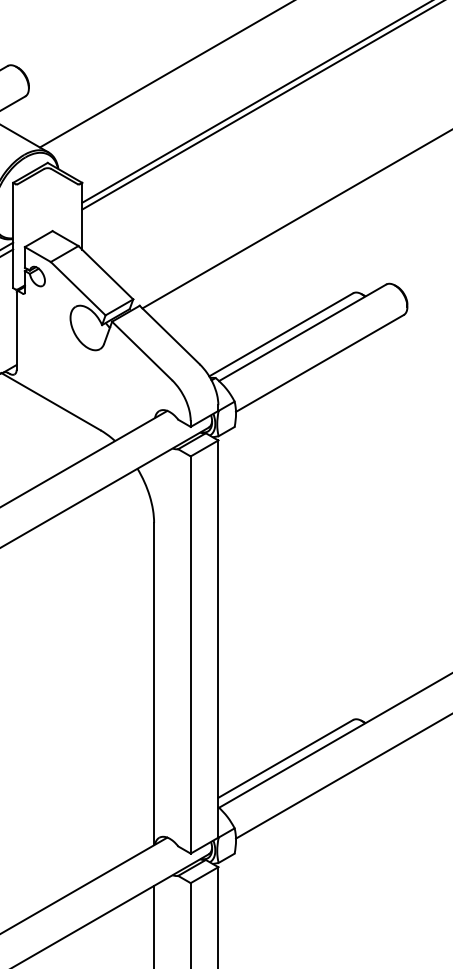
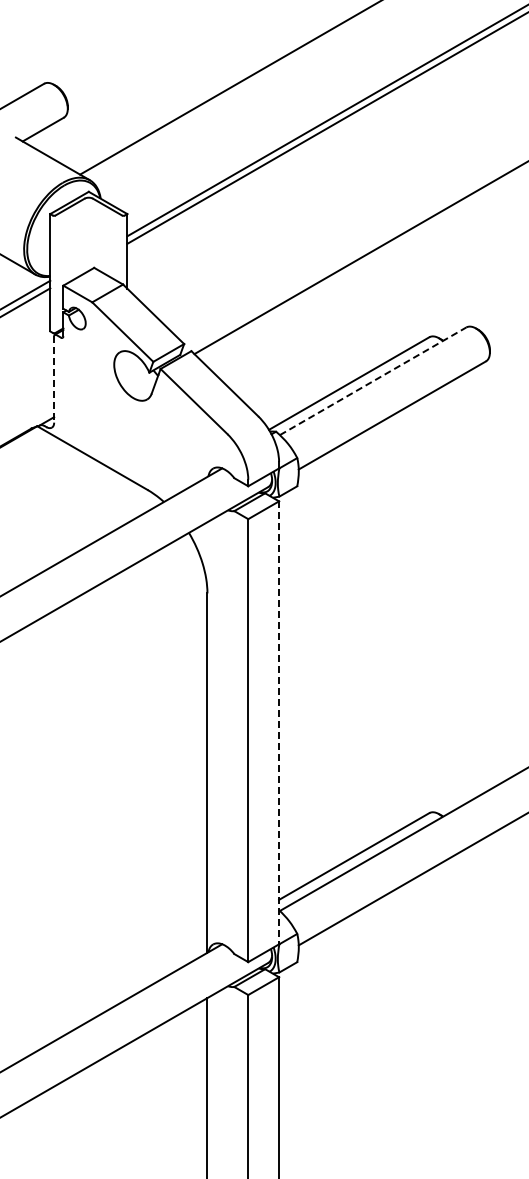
line: (16, 332) -> (54, 380), solid -> dashed
line: (303, 332) -> (373, 381), solid -> dashed
line: (218, 639) -> (279, 723), solid -> dashed

